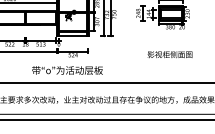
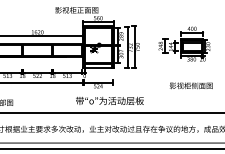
text: (67, 69) -> (109, 100), moved

